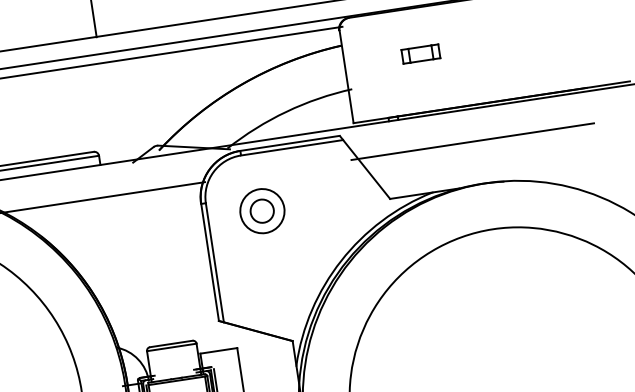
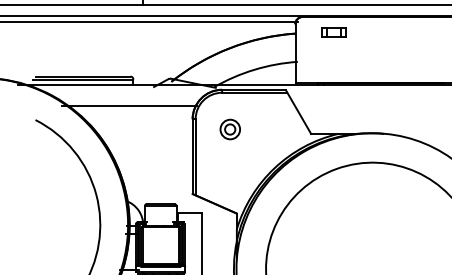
part: (420, 54) -> (333, 32), moved
line: (471, 142) -> (367, 106), removed
part: (262, 211) -> (230, 129), size x0.7

